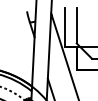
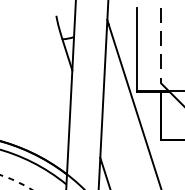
line: (76, 25) -> (160, 45), solid -> dashed

